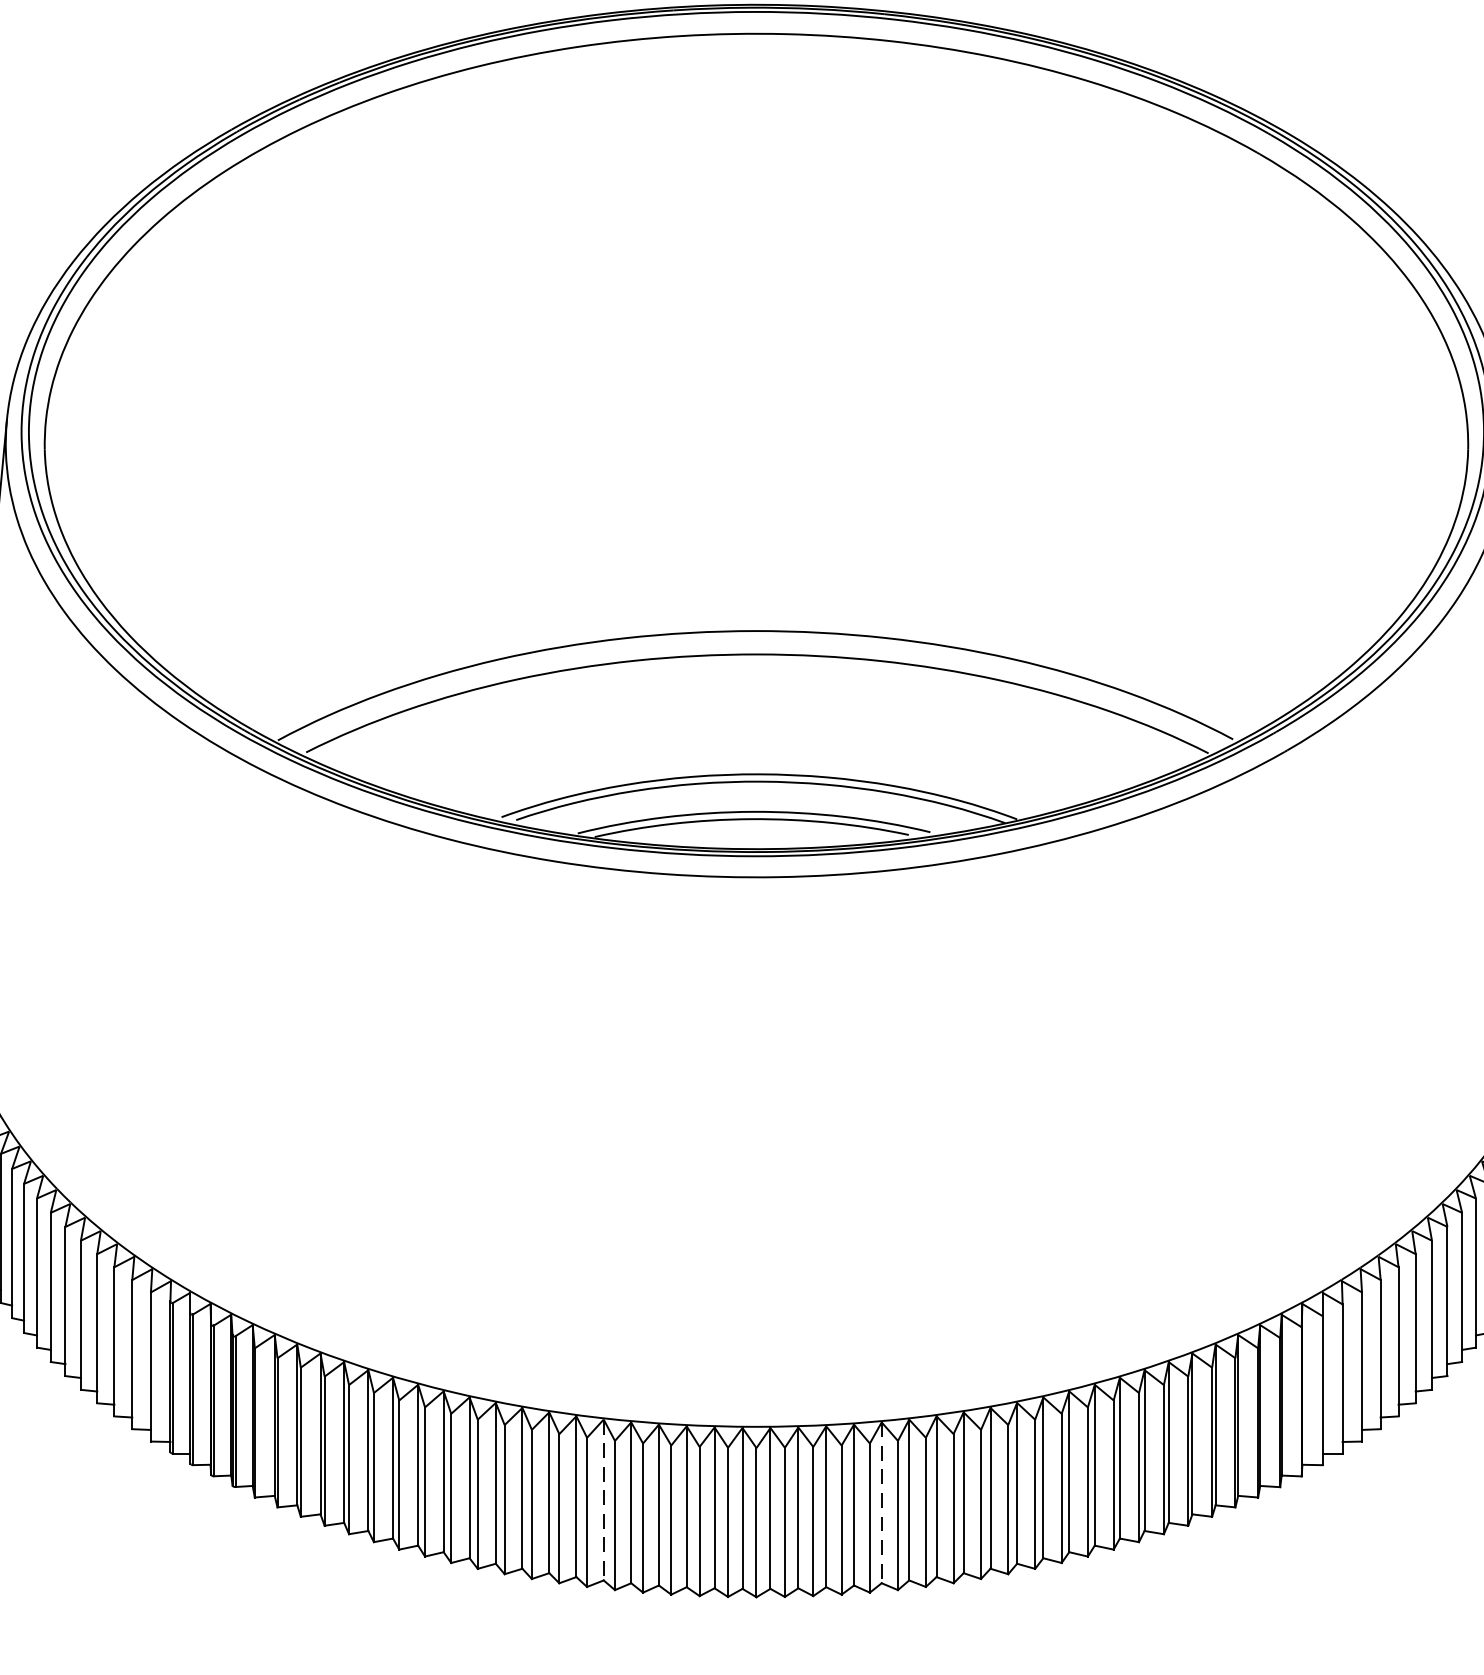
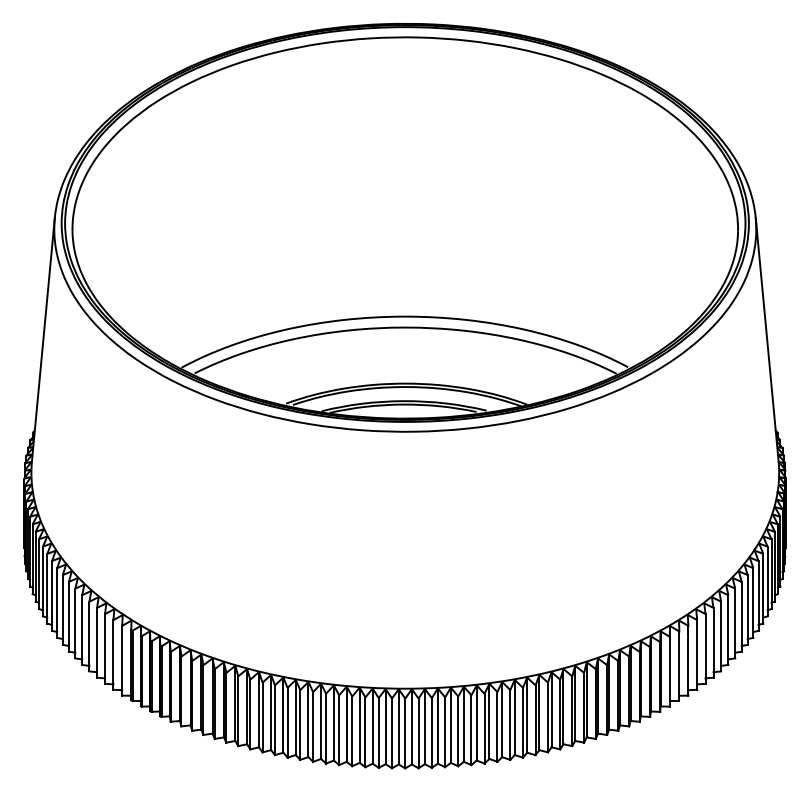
line: (602, 1499) -> (333, 722), dashed -> solid
line: (880, 1503) -> (463, 724), dashed -> solid

